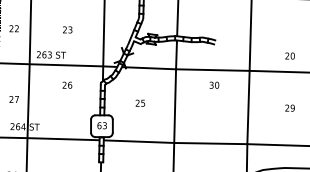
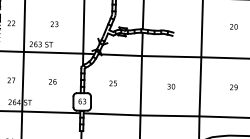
text: (289, 55) -> (233, 26), moved
text: (67, 84) -> (52, 81), moved
text: (214, 84) -> (171, 86), moved

